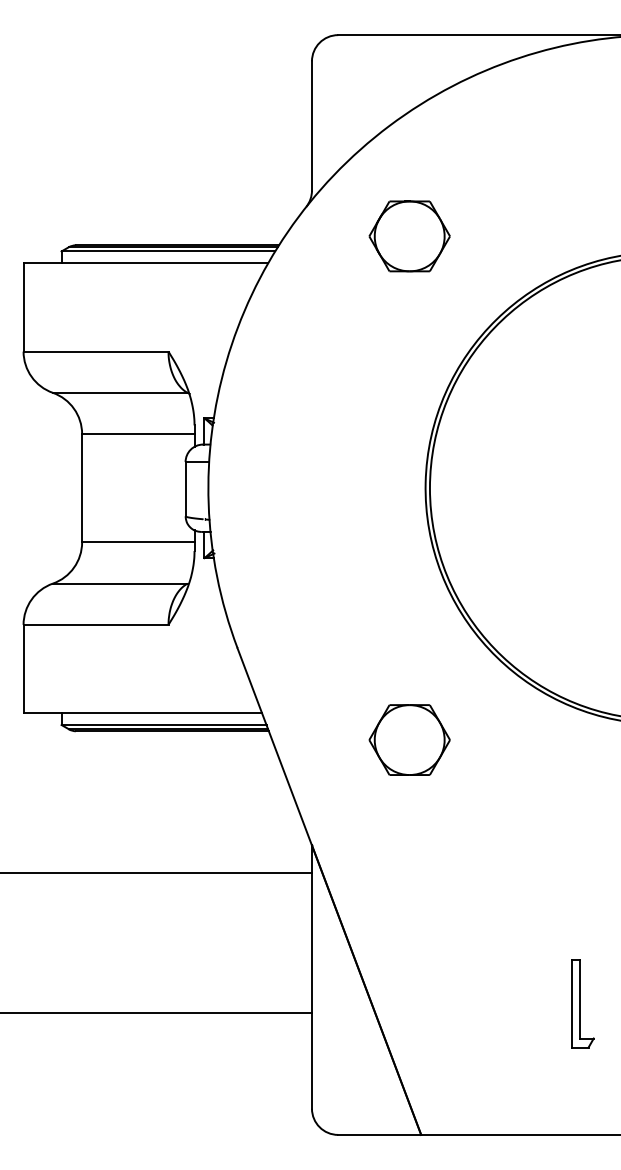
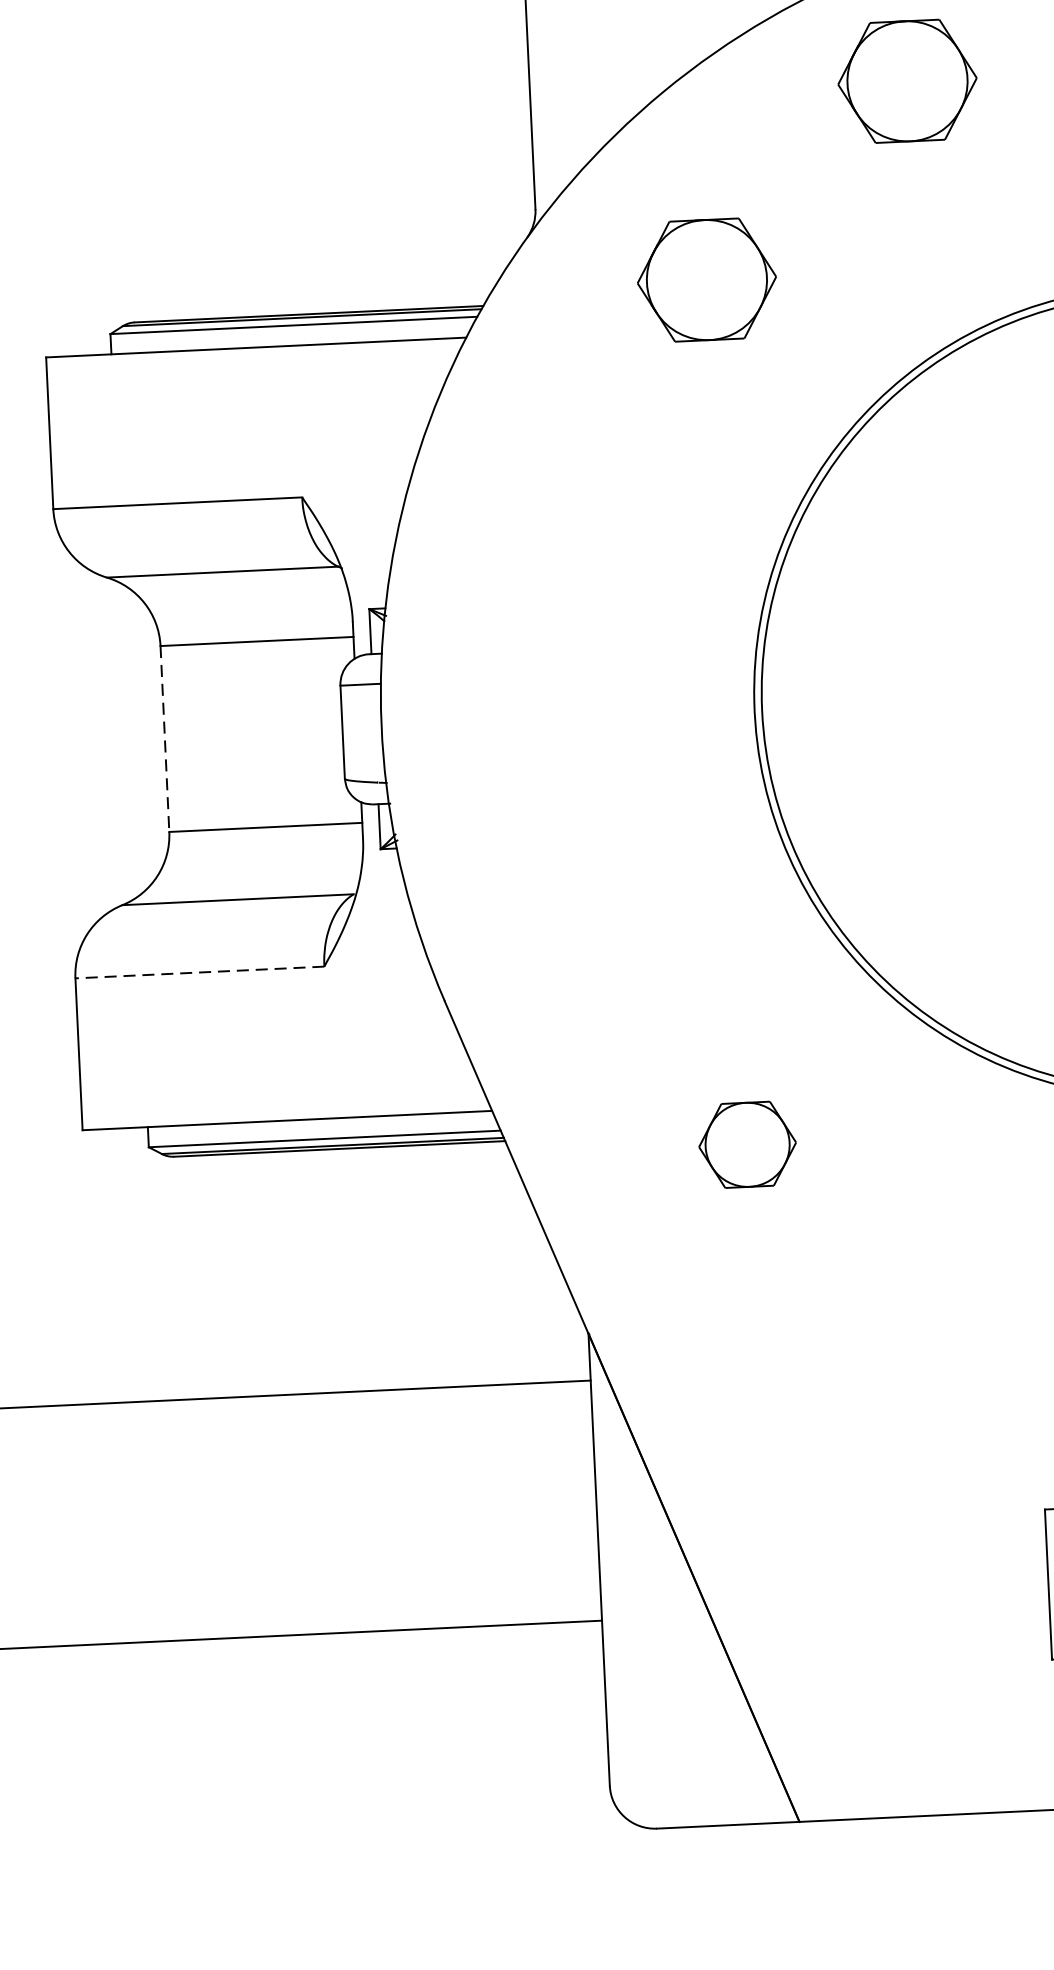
part: (531, 126) -> (907, 81), added
line: (82, 488) -> (165, 739), solid -> dashed
line: (95, 624) -> (198, 971), solid -> dashed
part: (409, 739) -> (747, 1143), size x0.7

